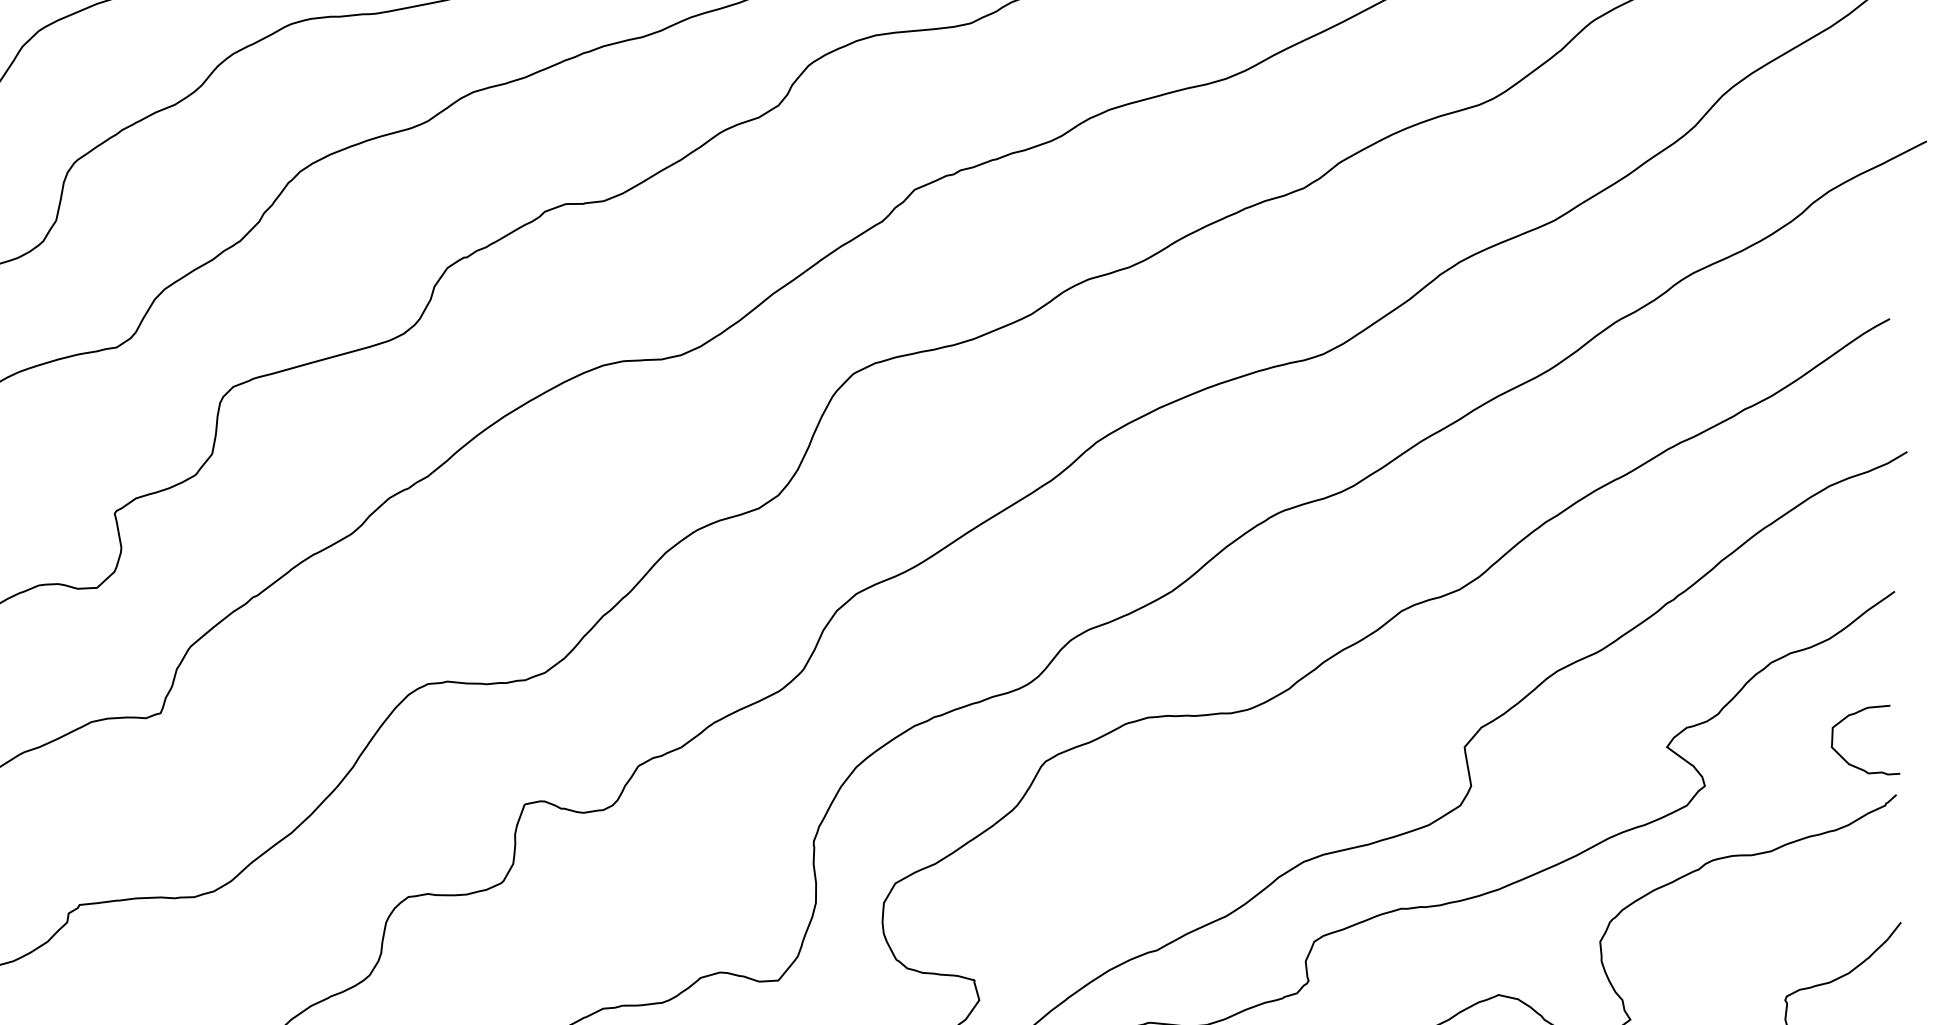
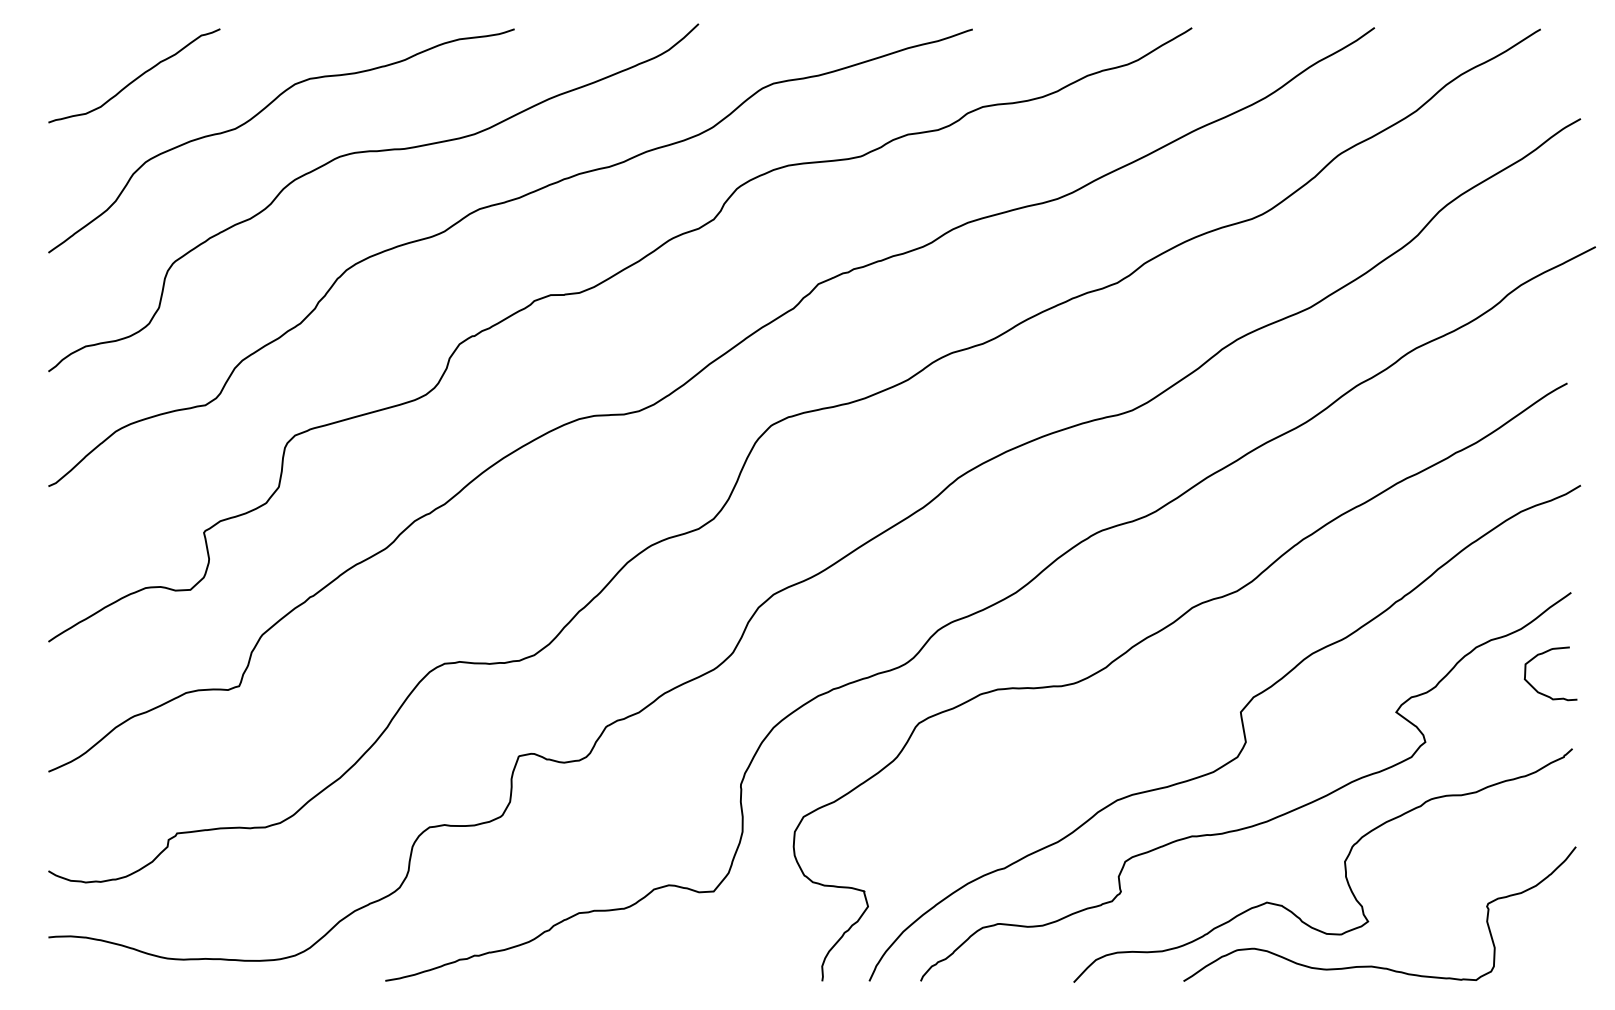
curve: (1854, 714) -> (1542, 654), moved

